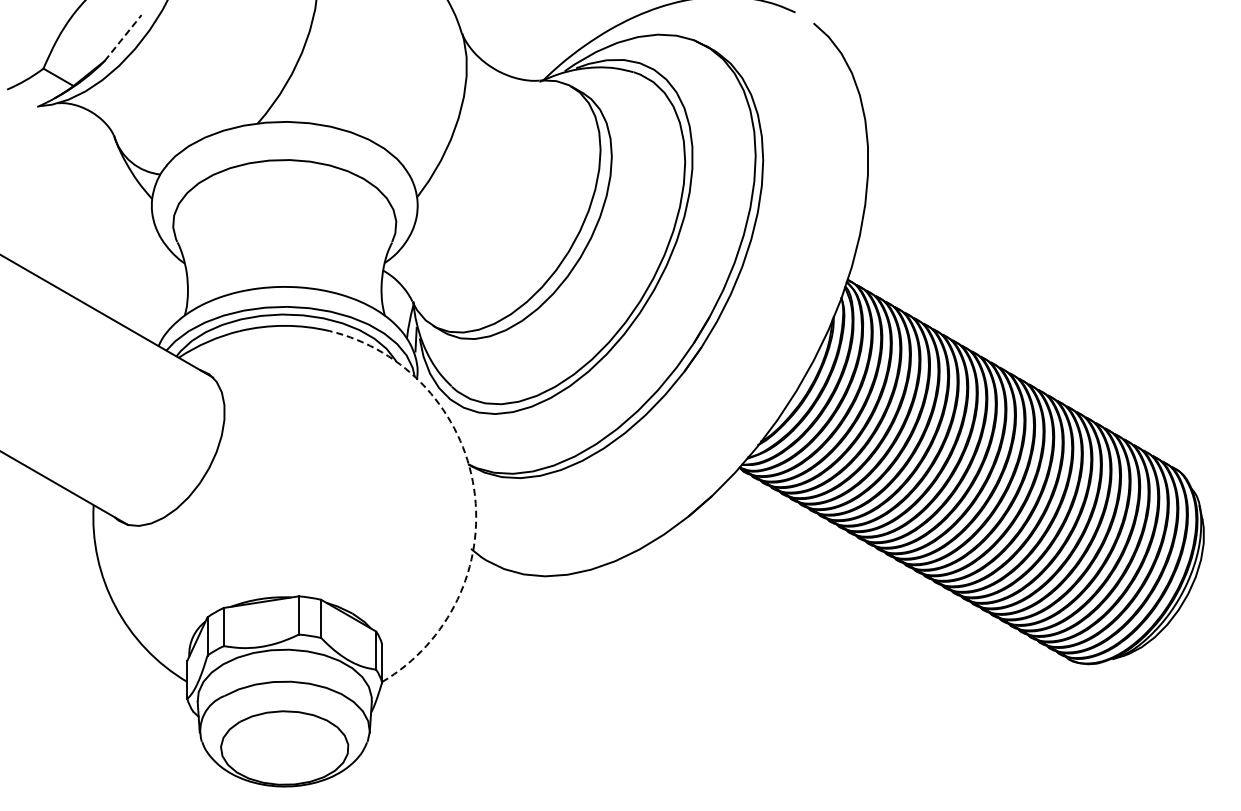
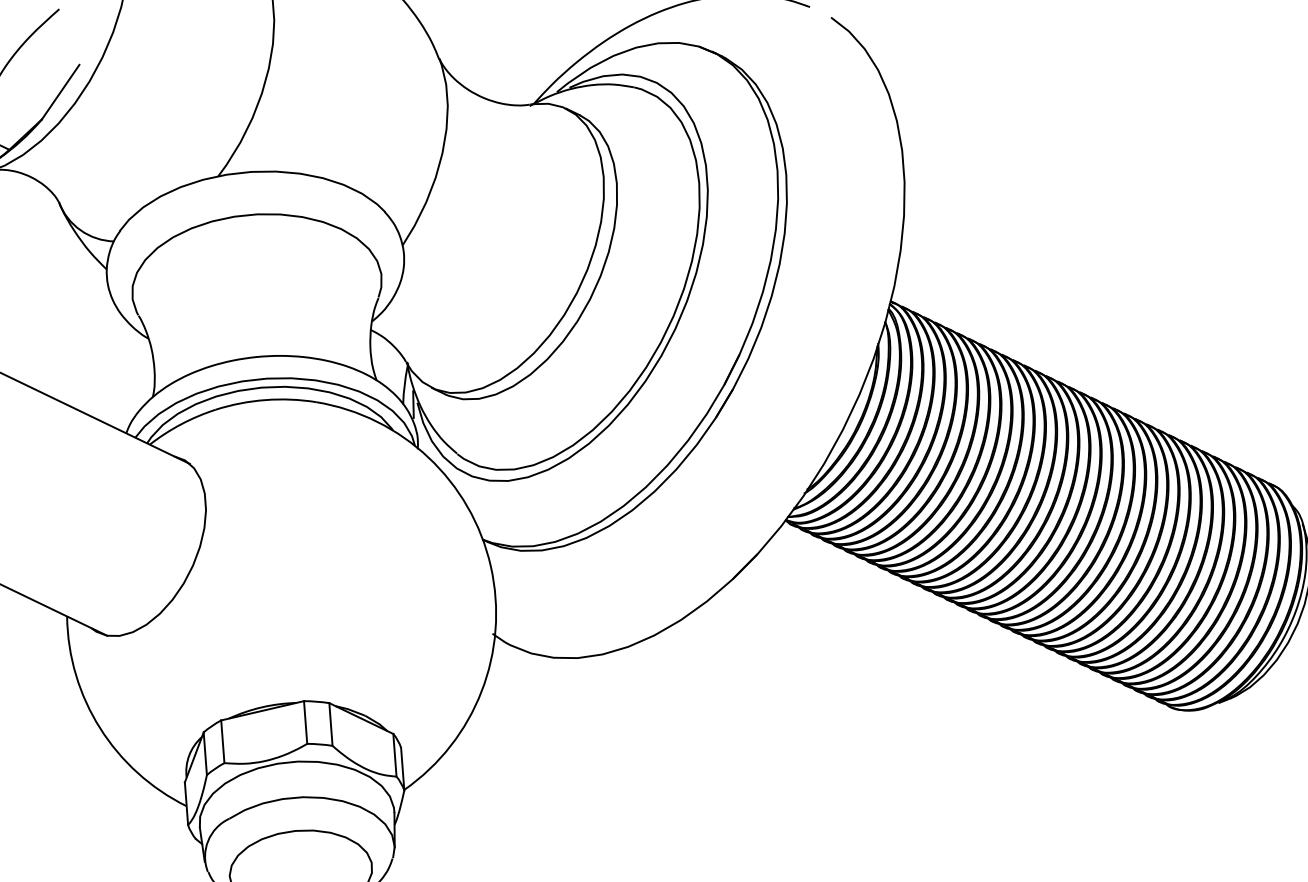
line: (123, 38) -> (61, 92), dashed -> solid
arc: (474, 488) -> (491, 565), dashed -> solid

